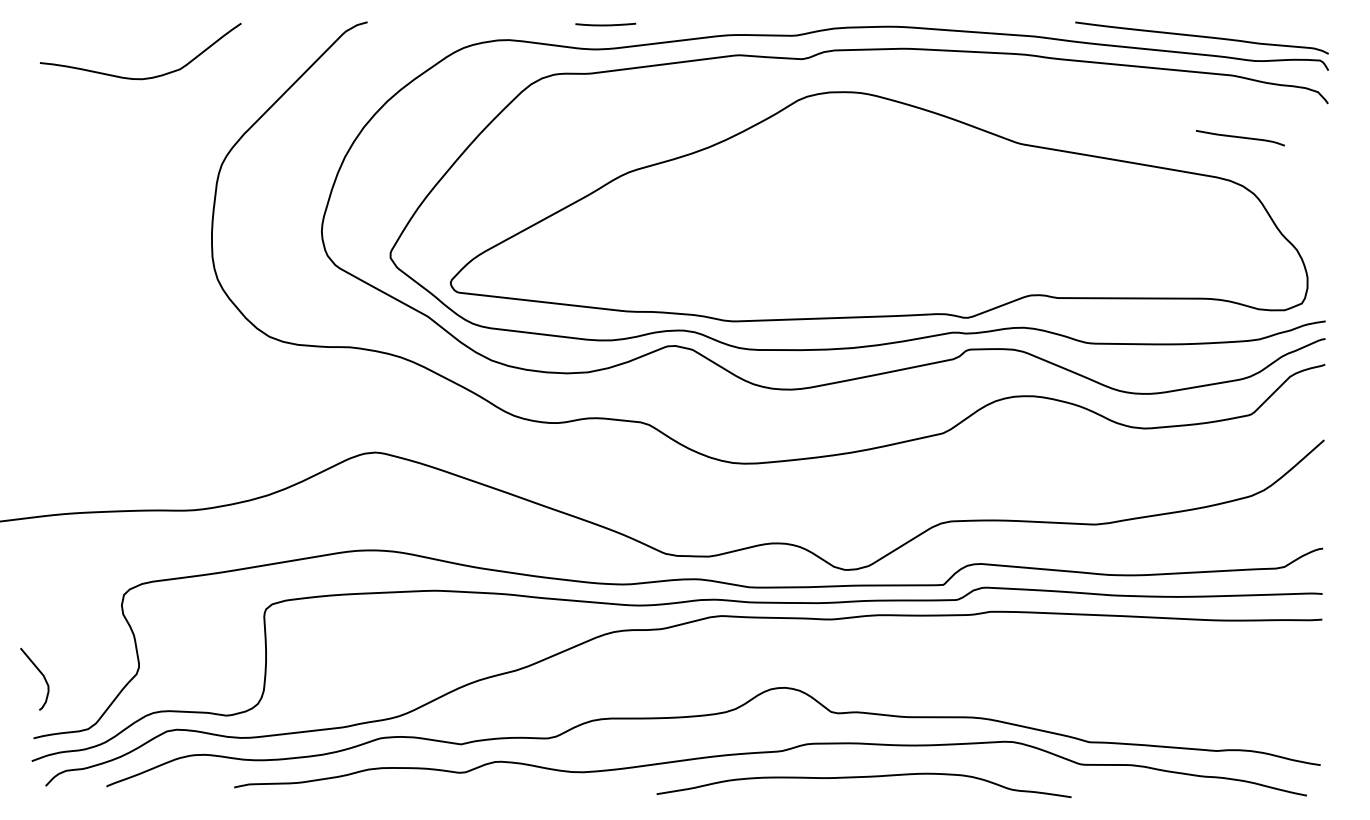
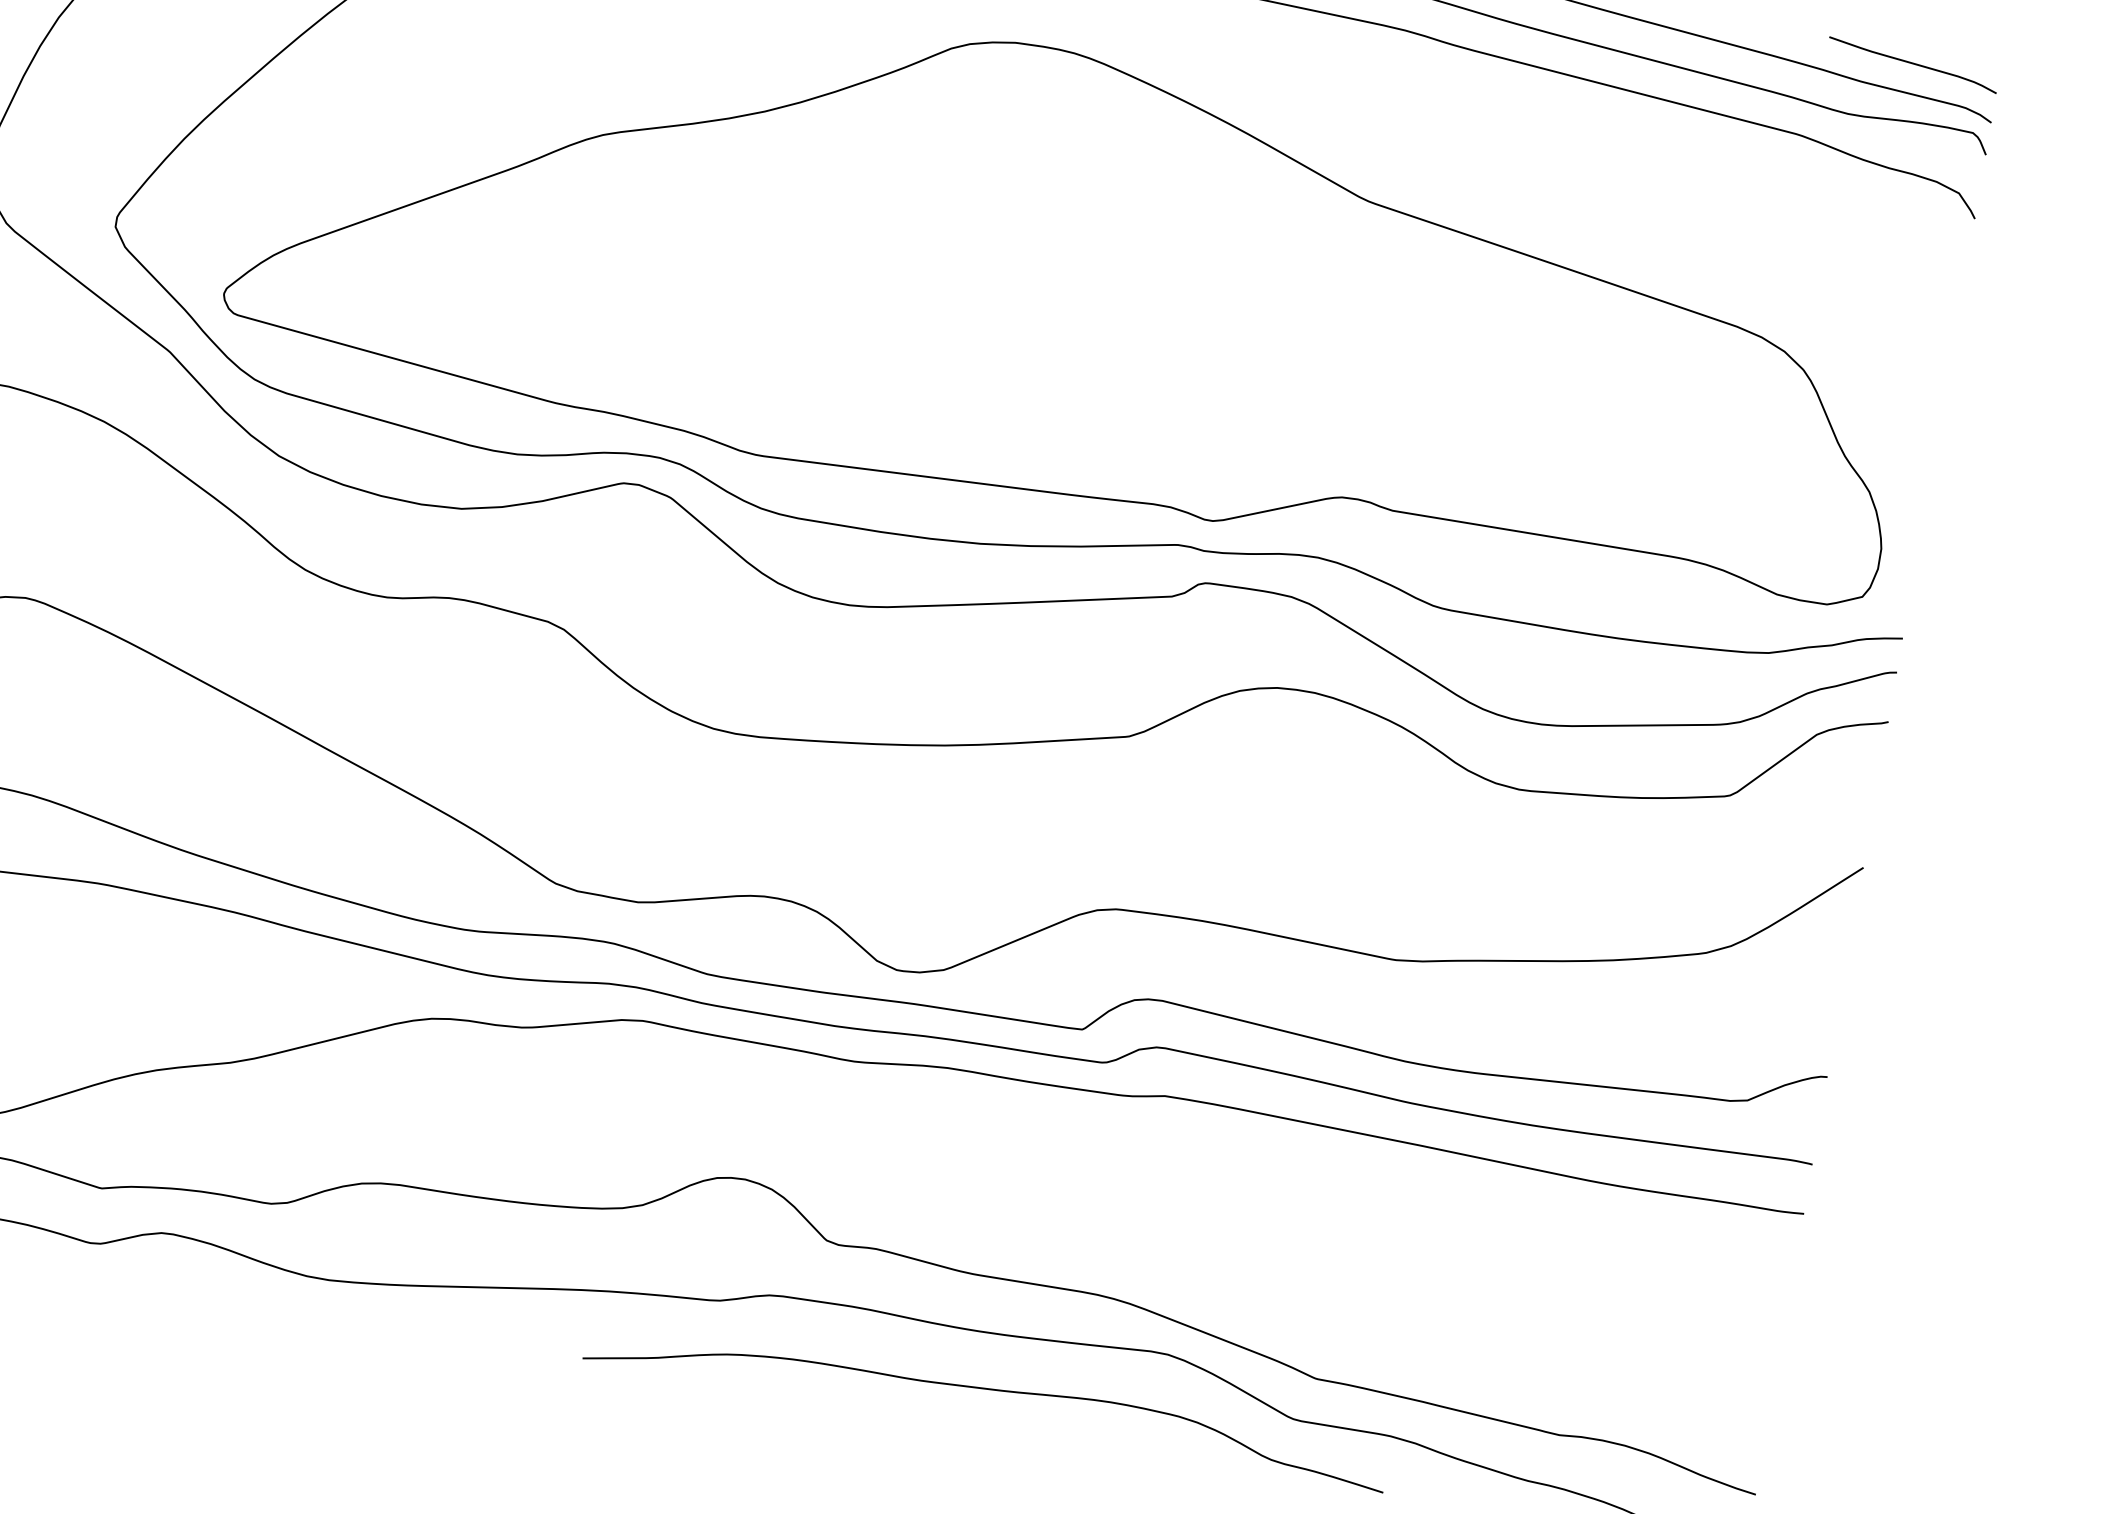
curve: (1240, 138) -> (1913, 65), moved
curve: (863, 777) -> (987, 1390), moved

